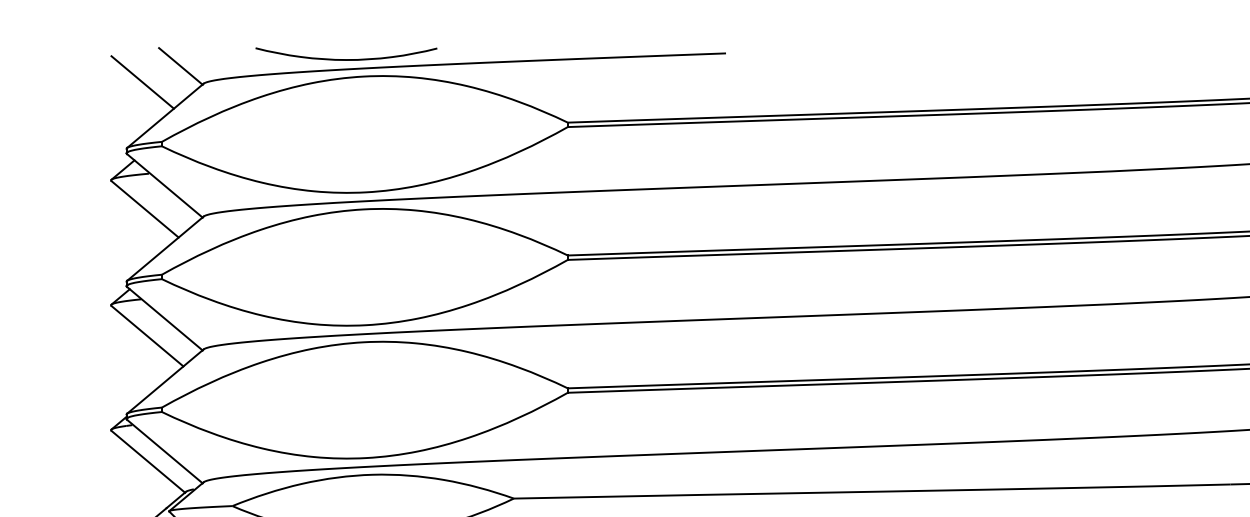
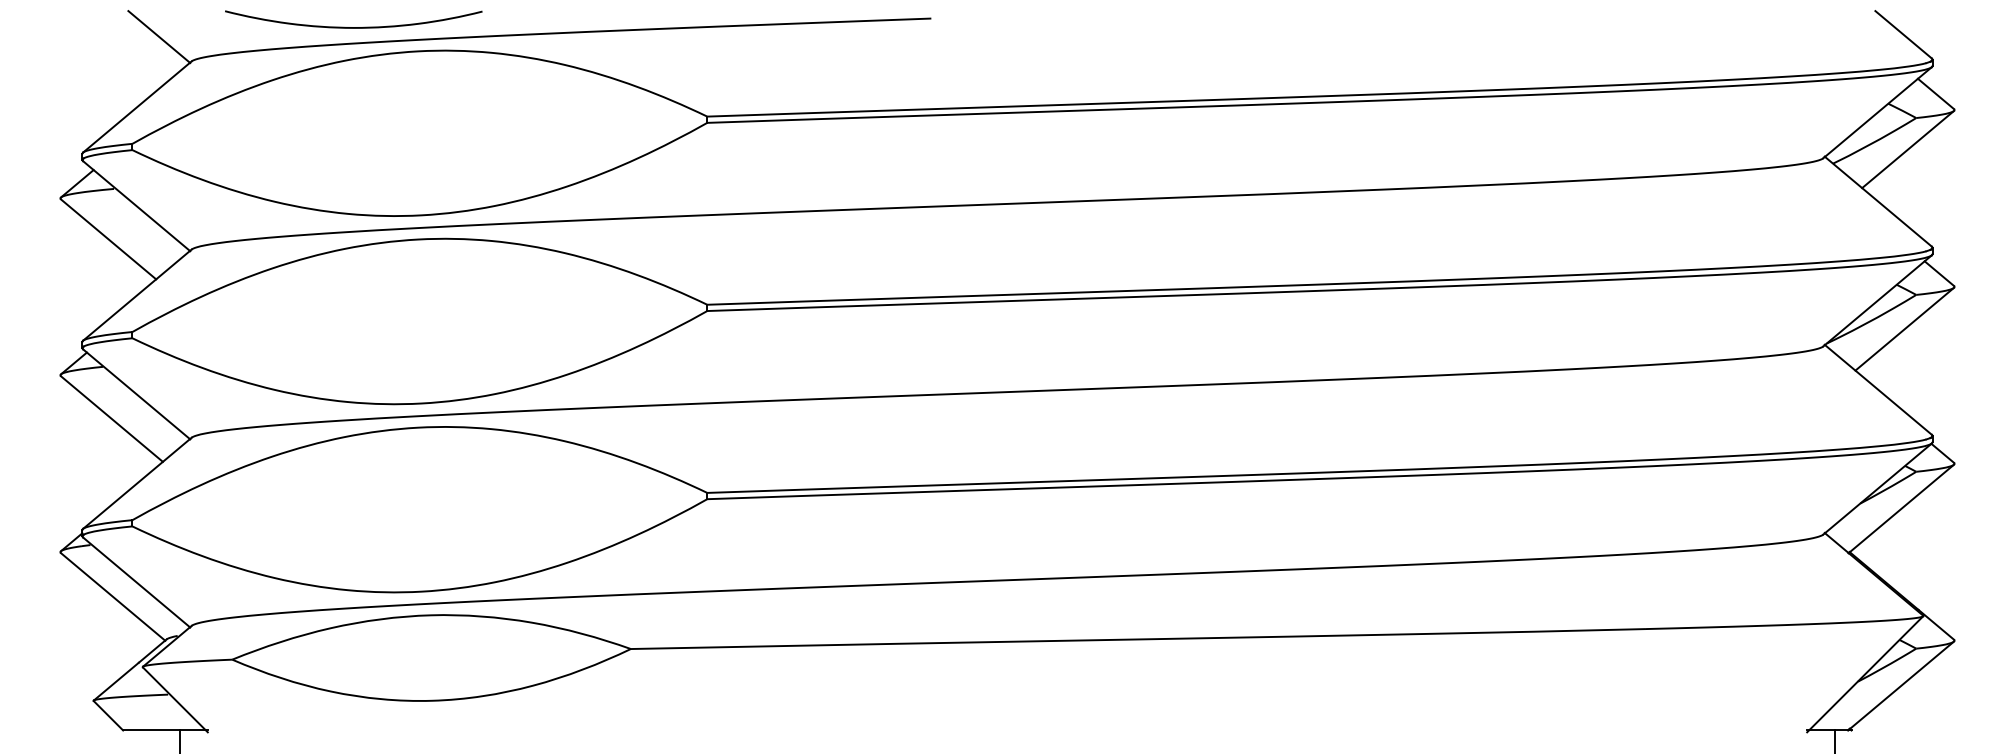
curve: (346, 59) -> (353, 27), moved
line: (142, 82) -> (105, 59), removed

